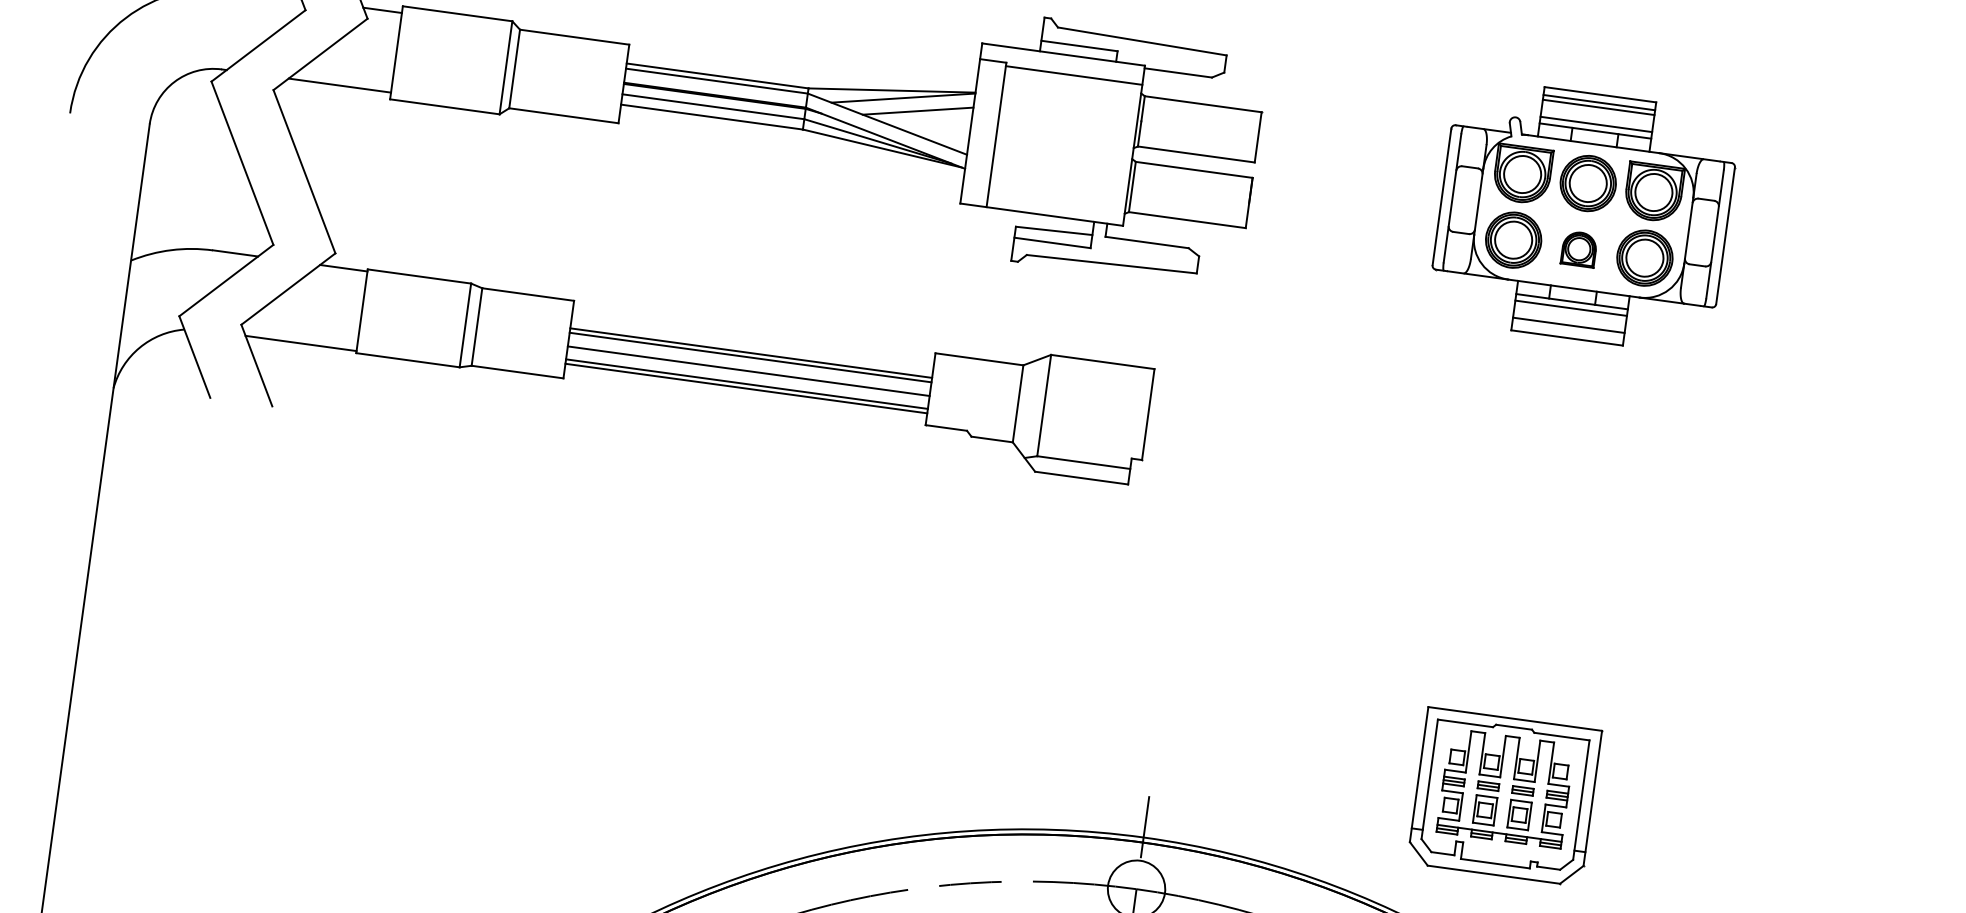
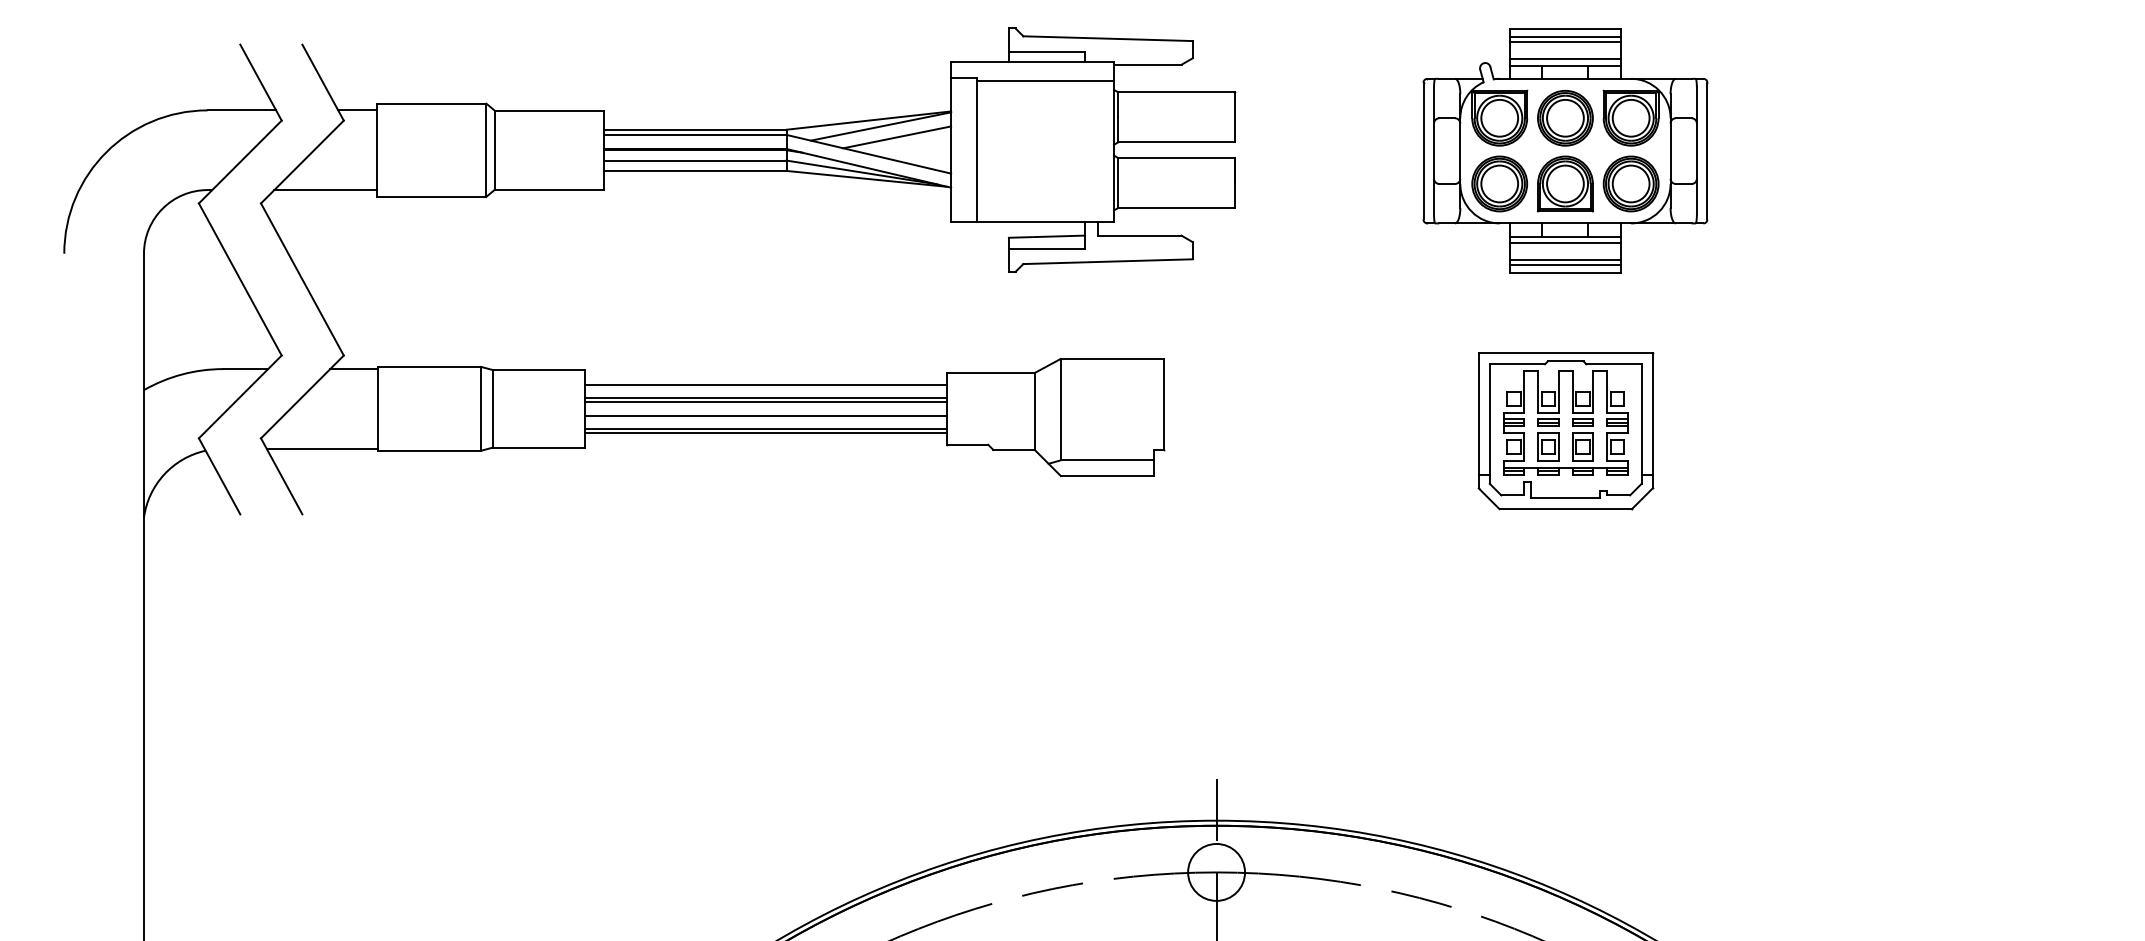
part: (1579, 248) -> (1565, 183), size x1.67
line: (1568, 329) -> (1565, 264), added
line: (752, 340) -> (765, 384), added
part: (1504, 797) -> (1565, 431), moved

